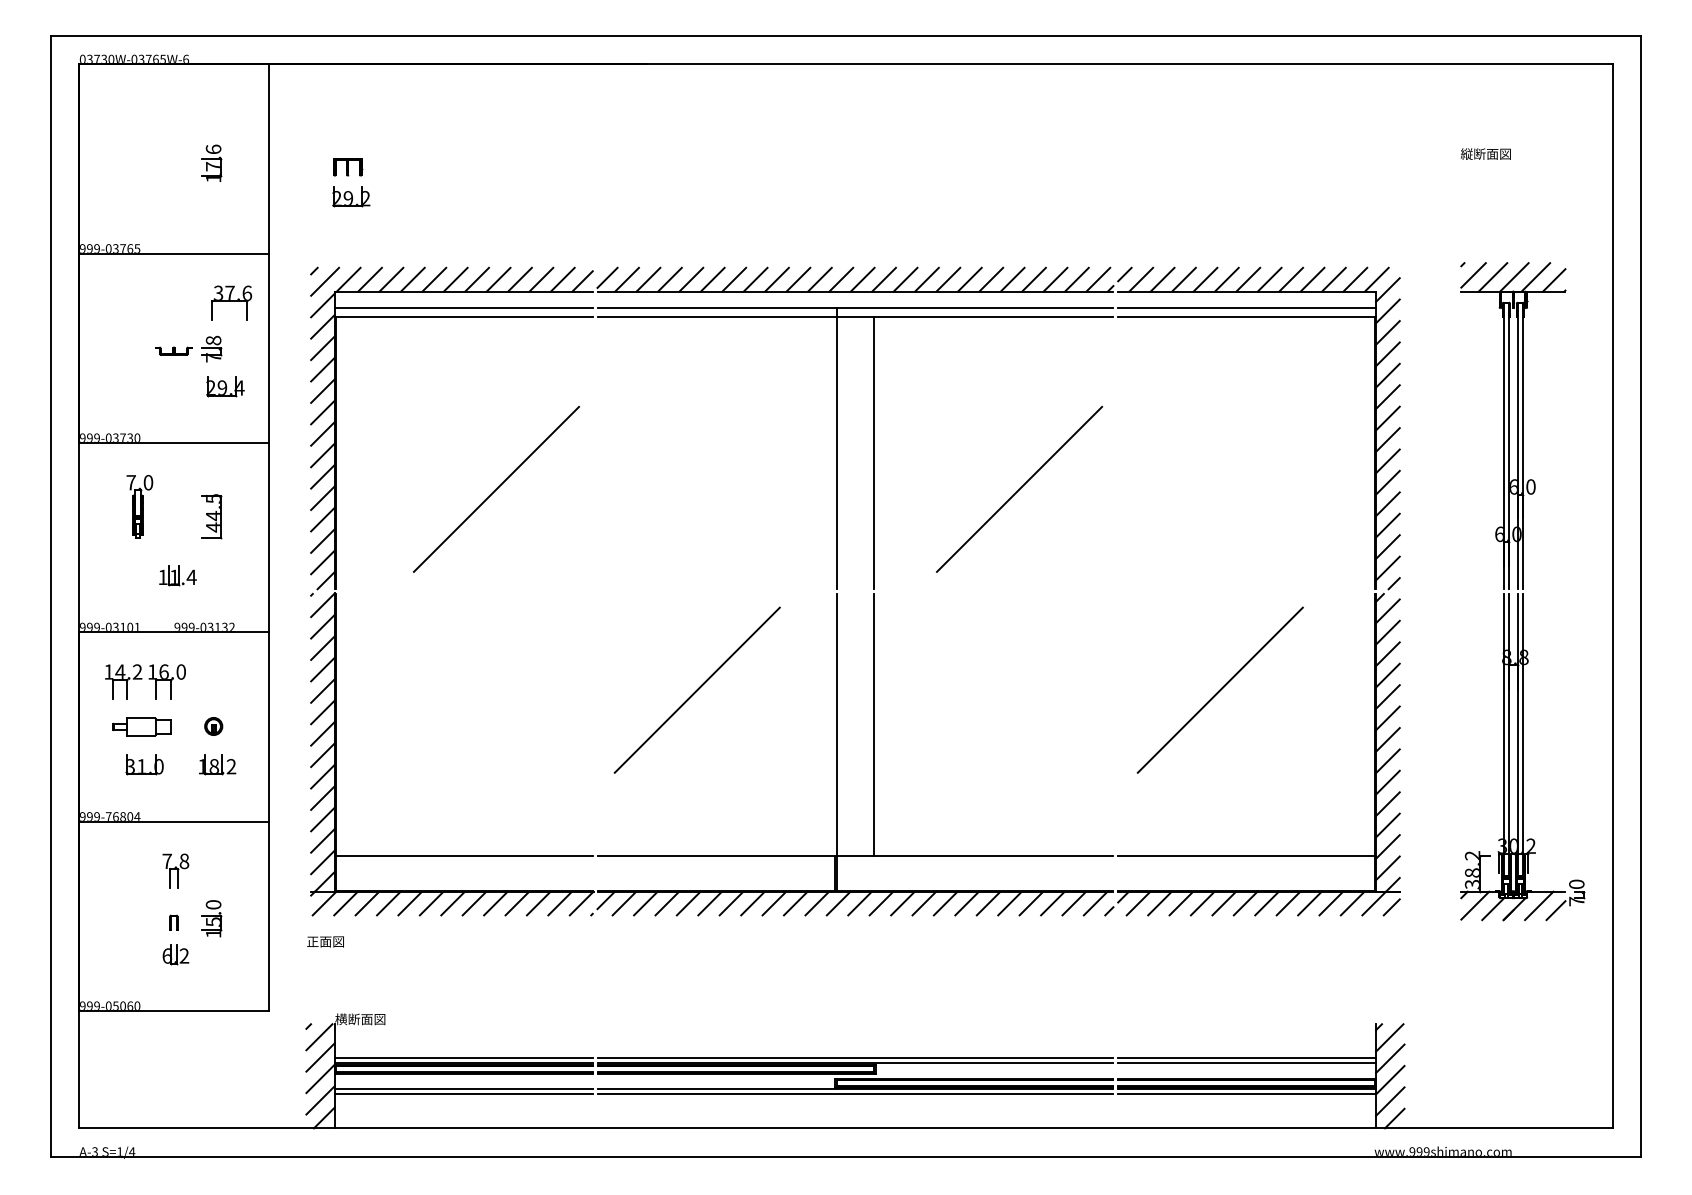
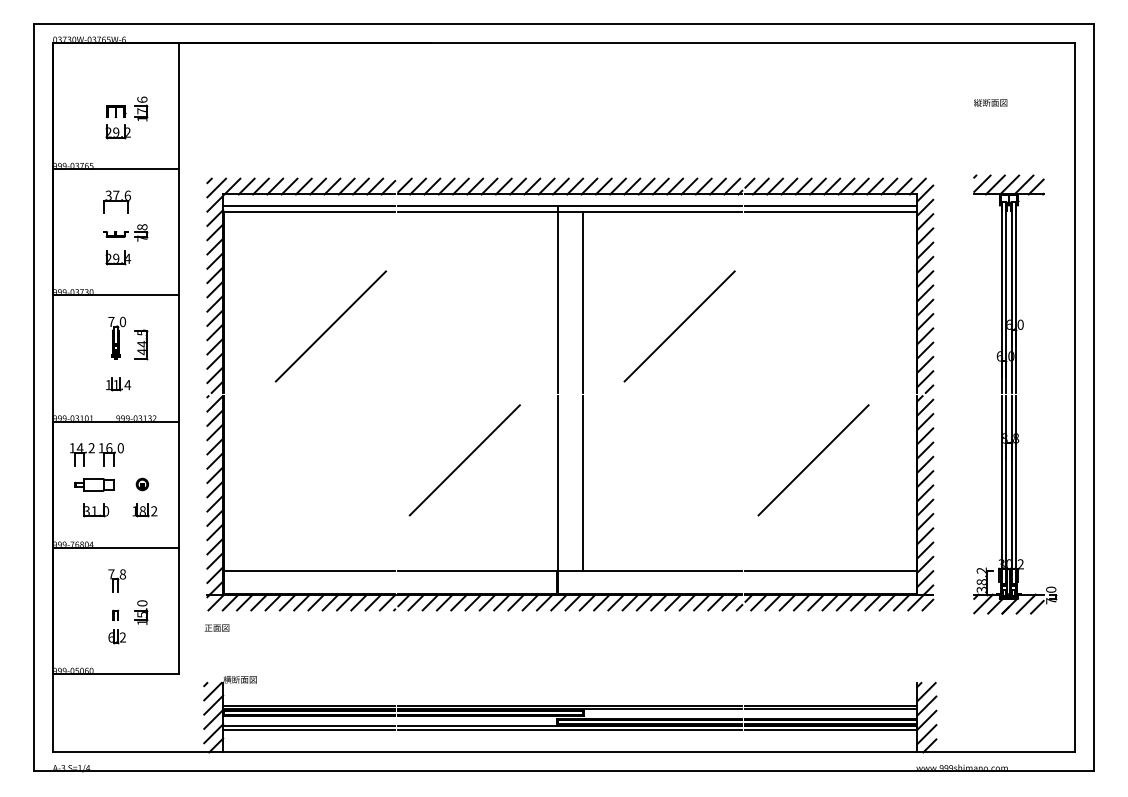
part: (350, 183) -> (117, 122), moved
part: (230, 302) -> (116, 201), moved
part: (225, 386) -> (118, 257), moved
part: (138, 506) -> (116, 337), moved

